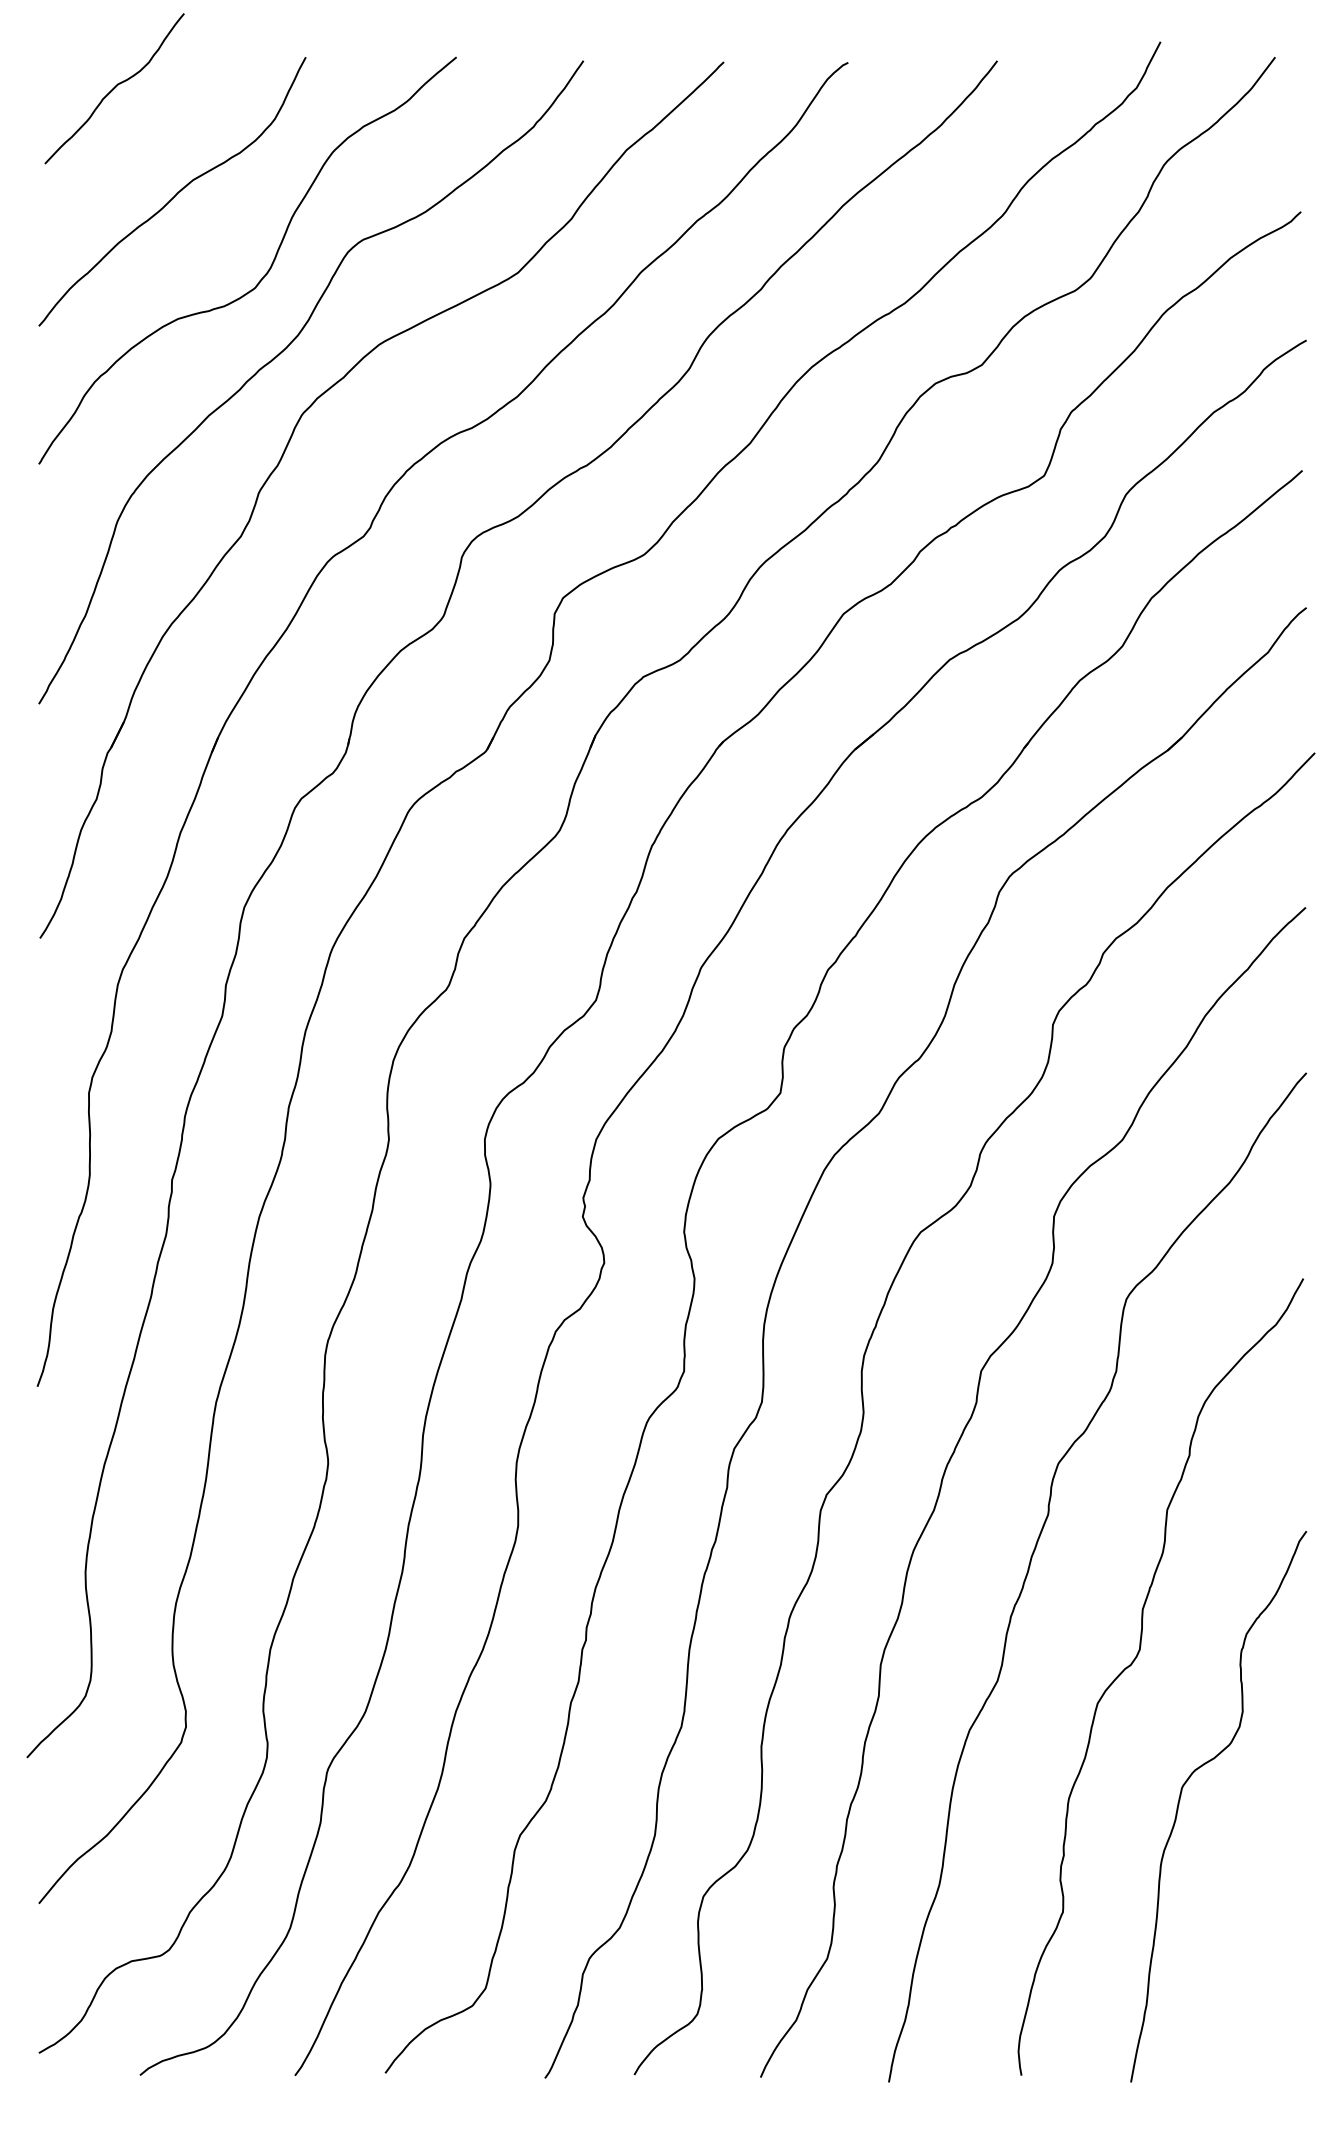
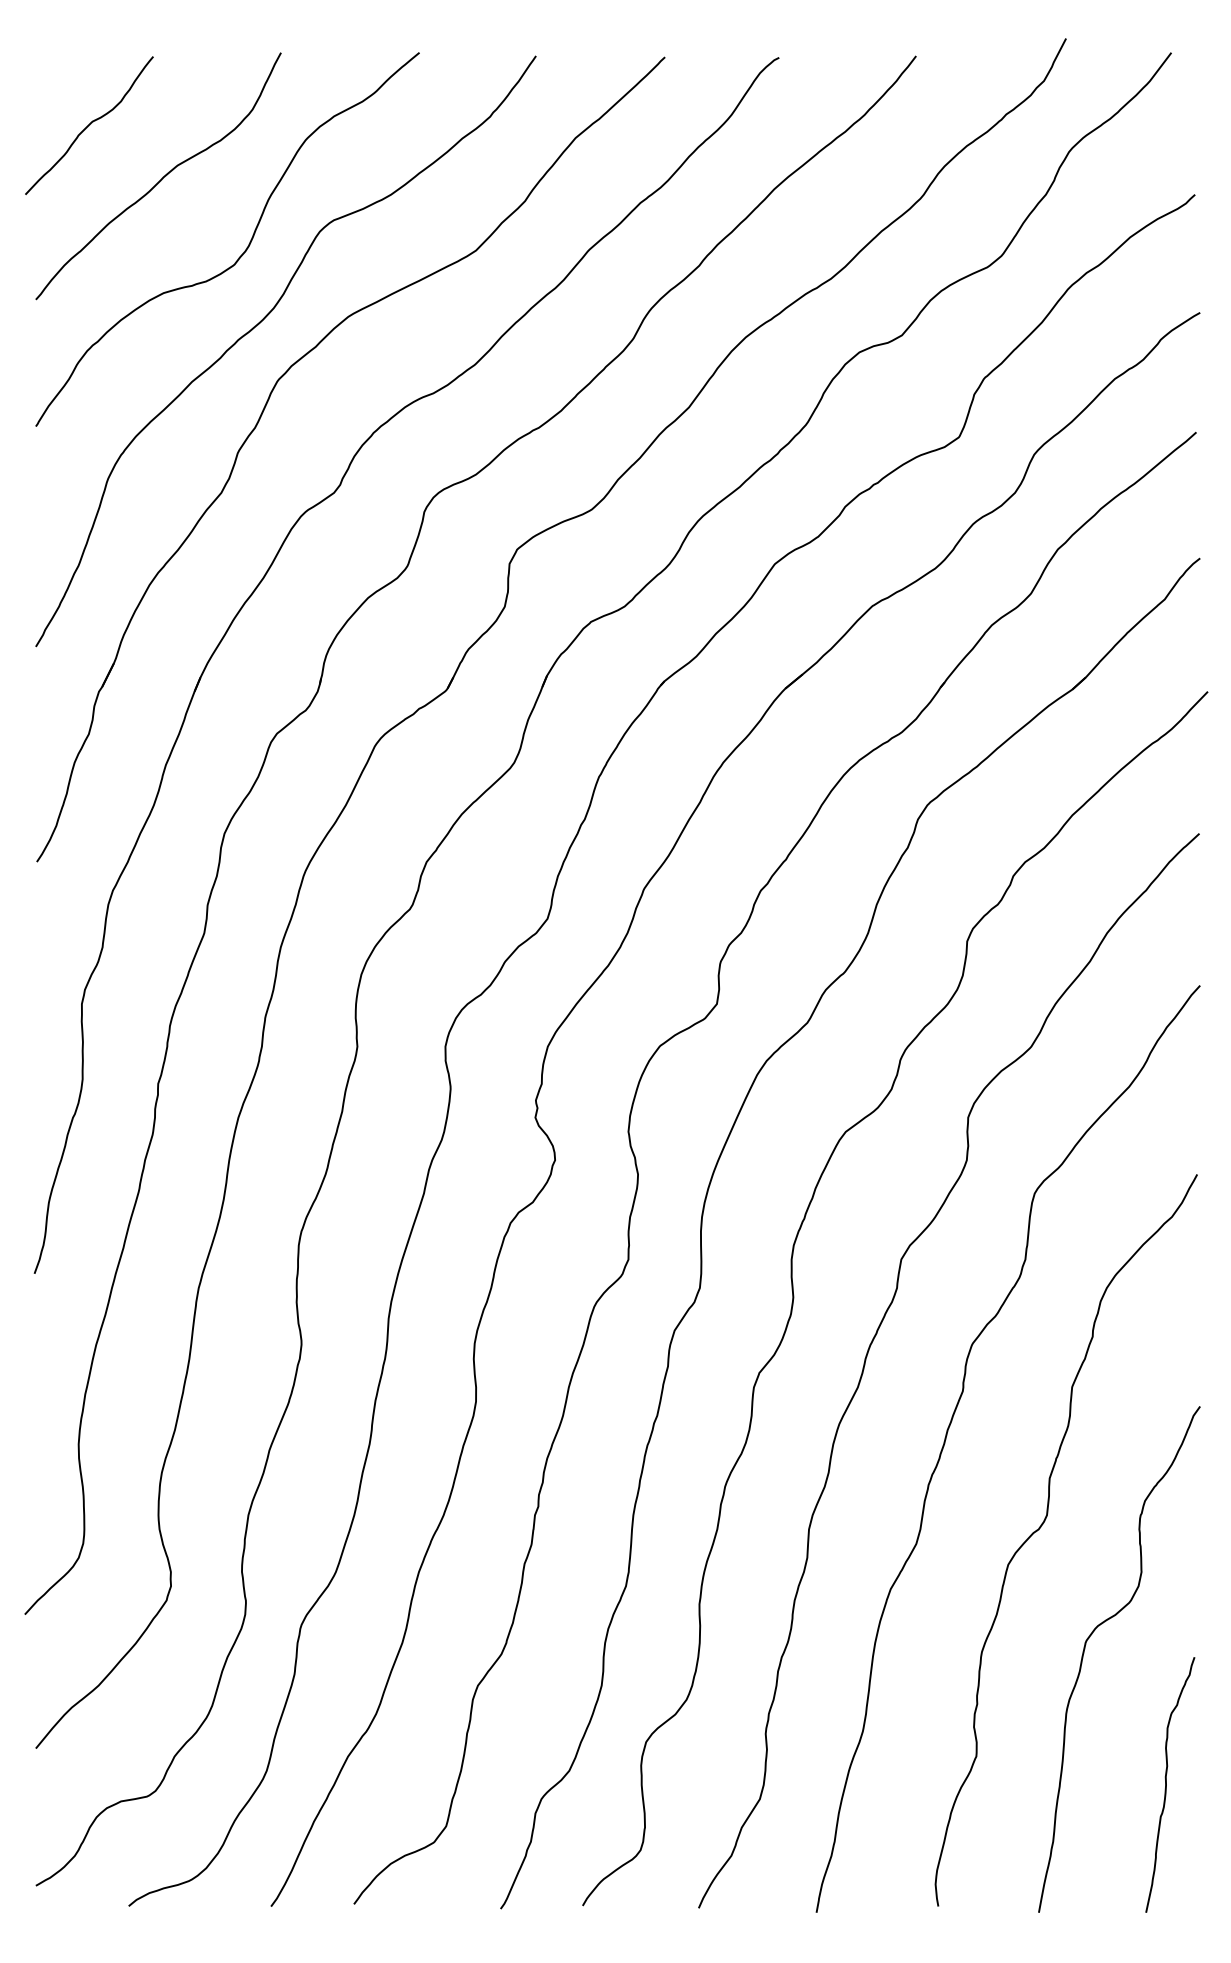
curve: (114, 88) -> (89, 125), moved
curve: (1269, 1942) -> (1166, 1784), added

